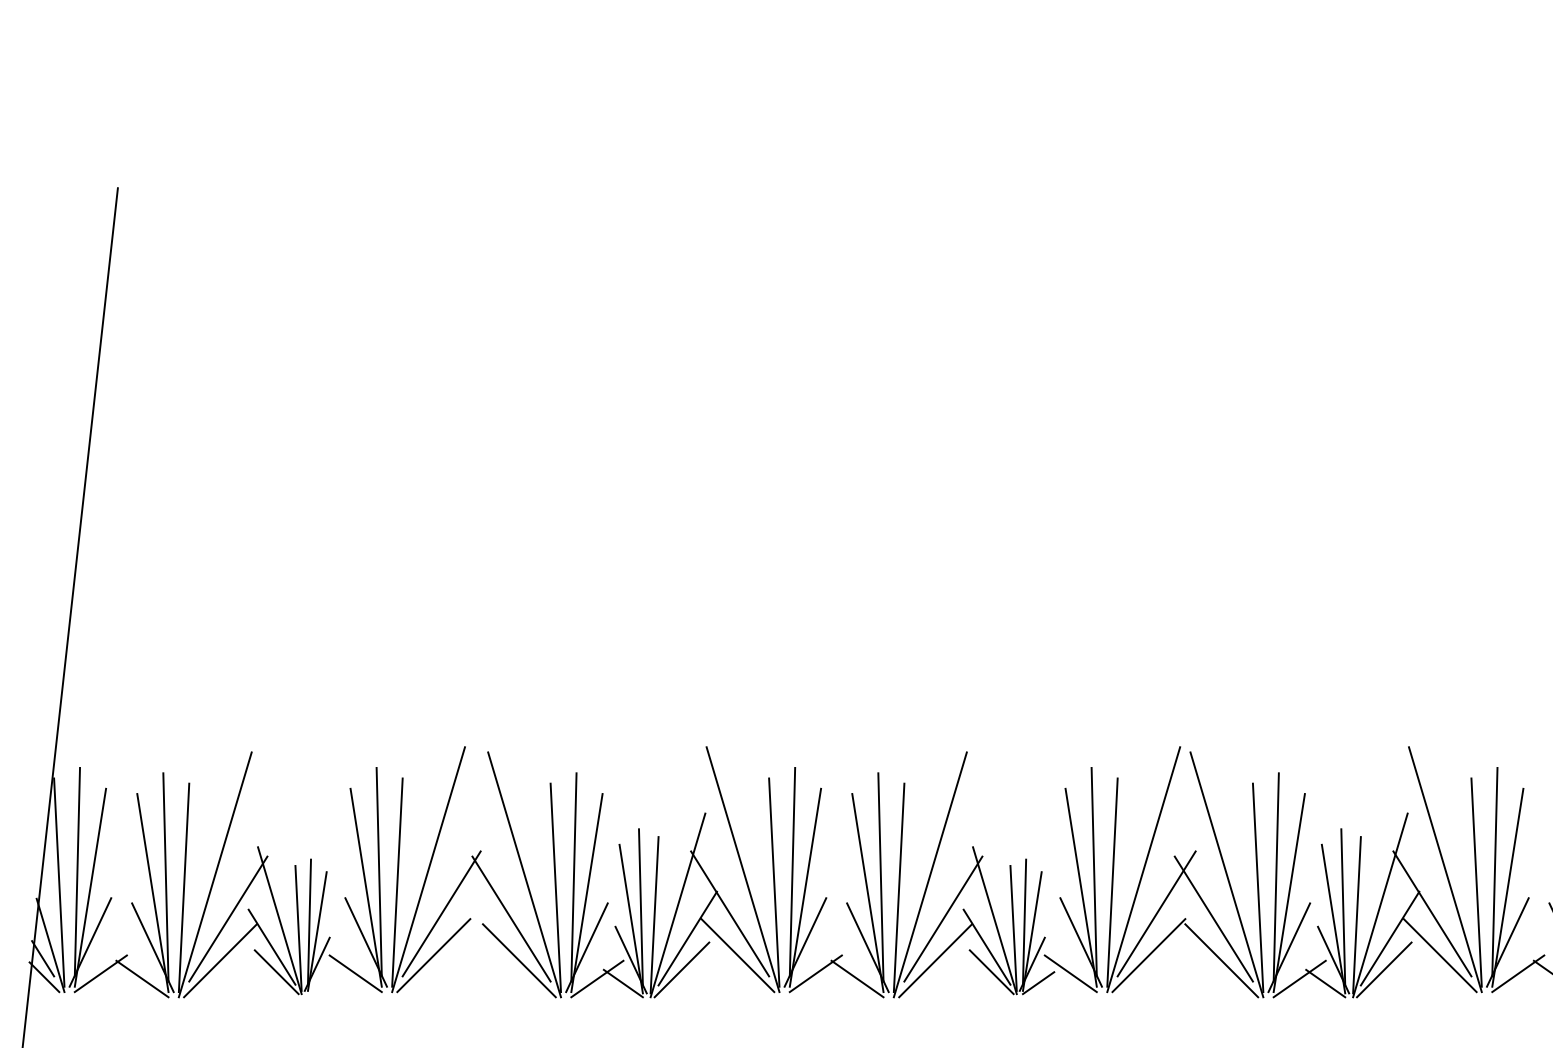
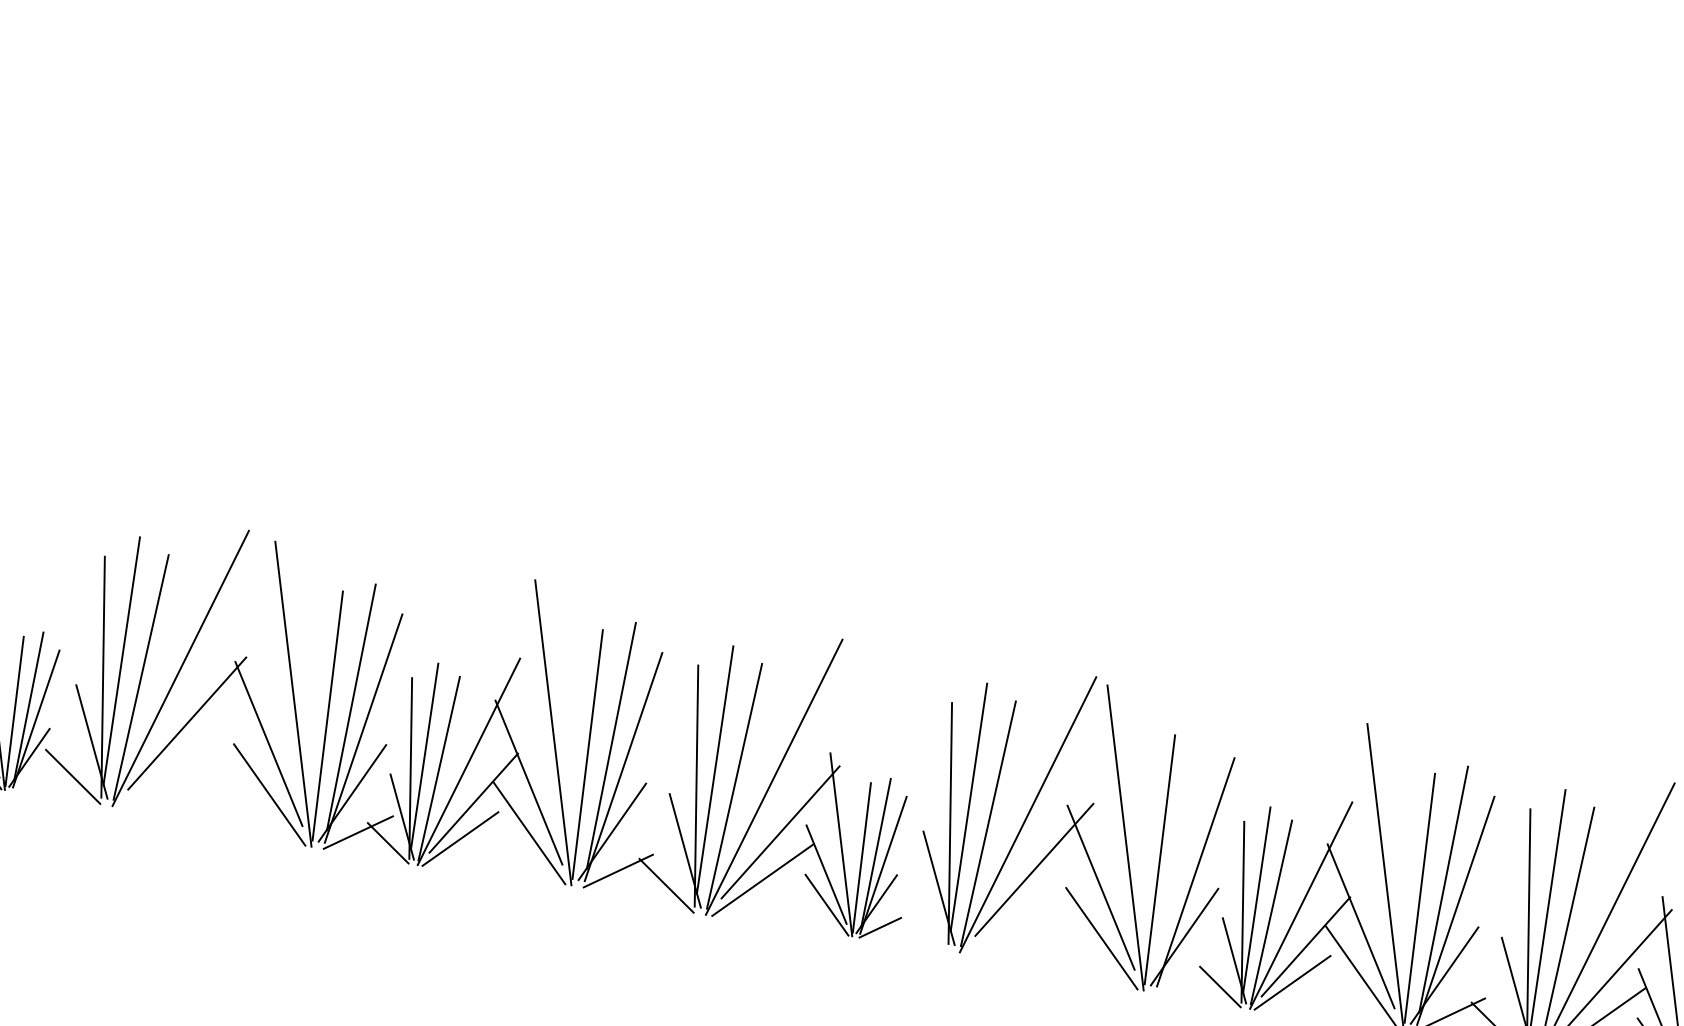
line: (1275, 877) -> (1182, 851), removed
line: (433, 955) -> (169, 771), removed
line: (1148, 955) -> (1016, 917), removed
line: (1070, 973) -> (920, 922), removed
line: (1299, 978) -> (1190, 975), removed

